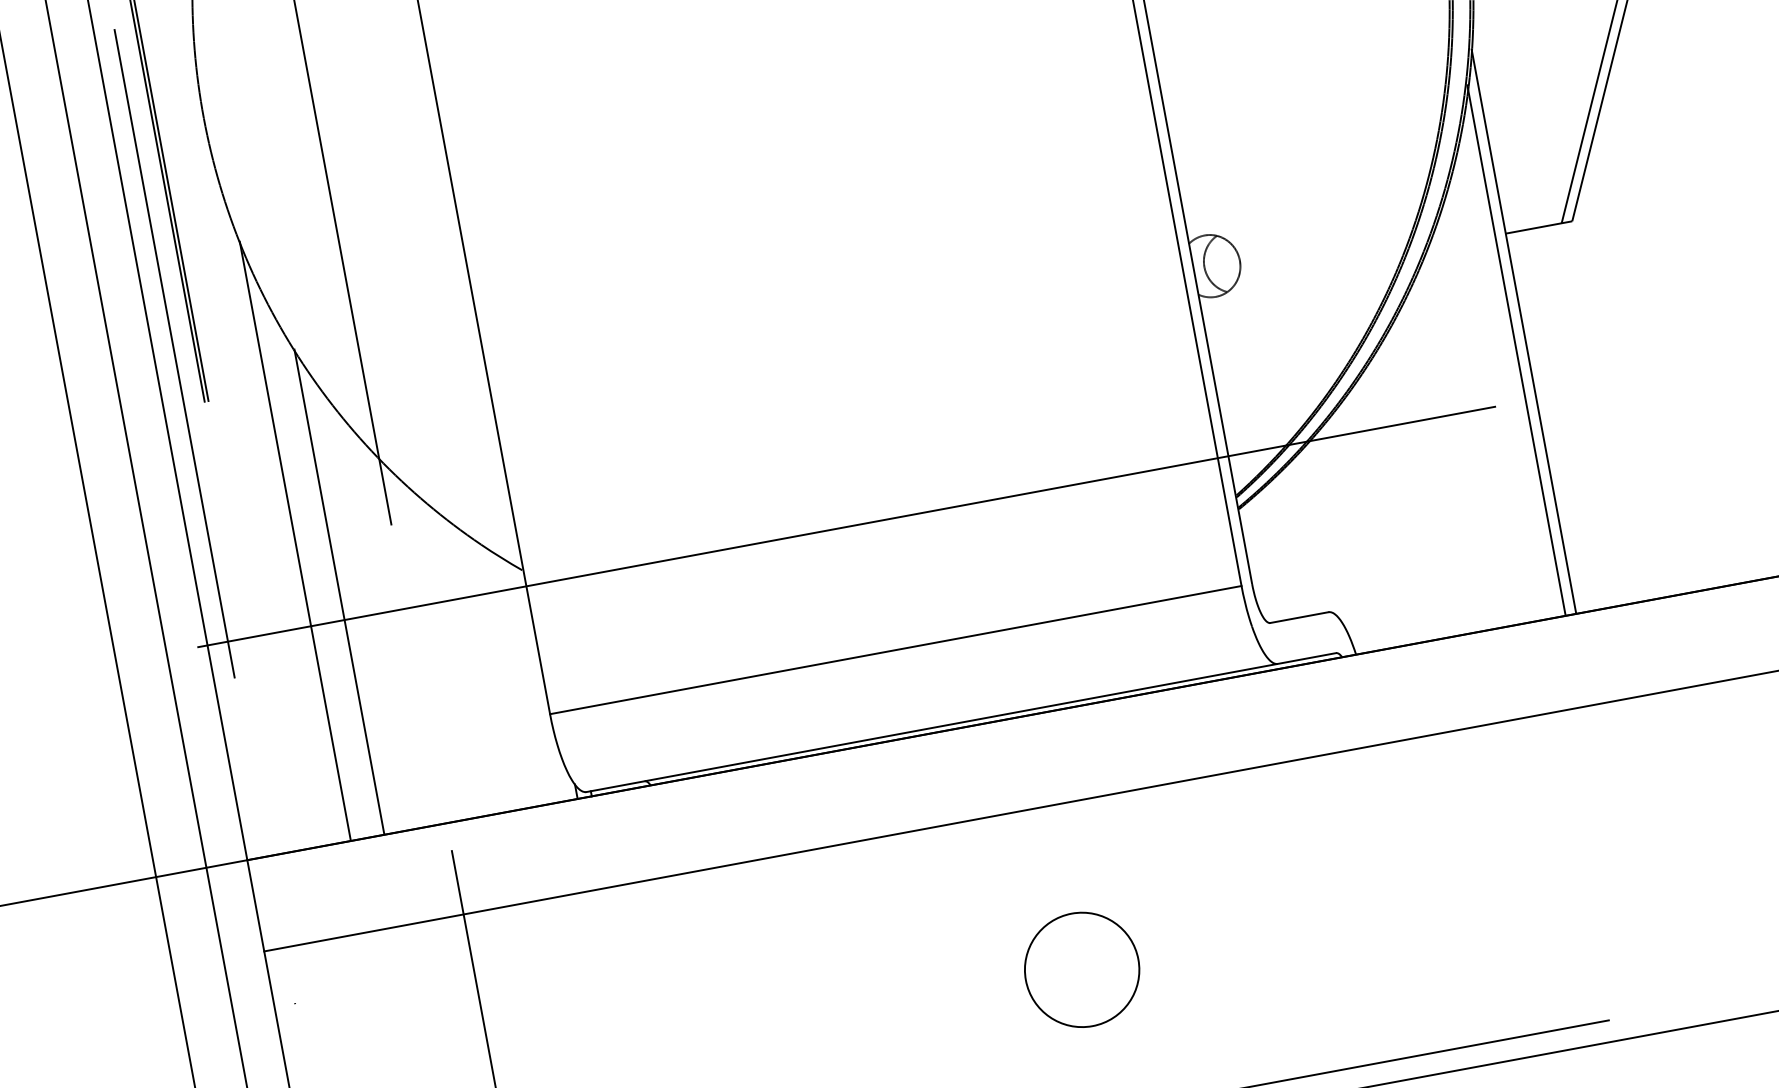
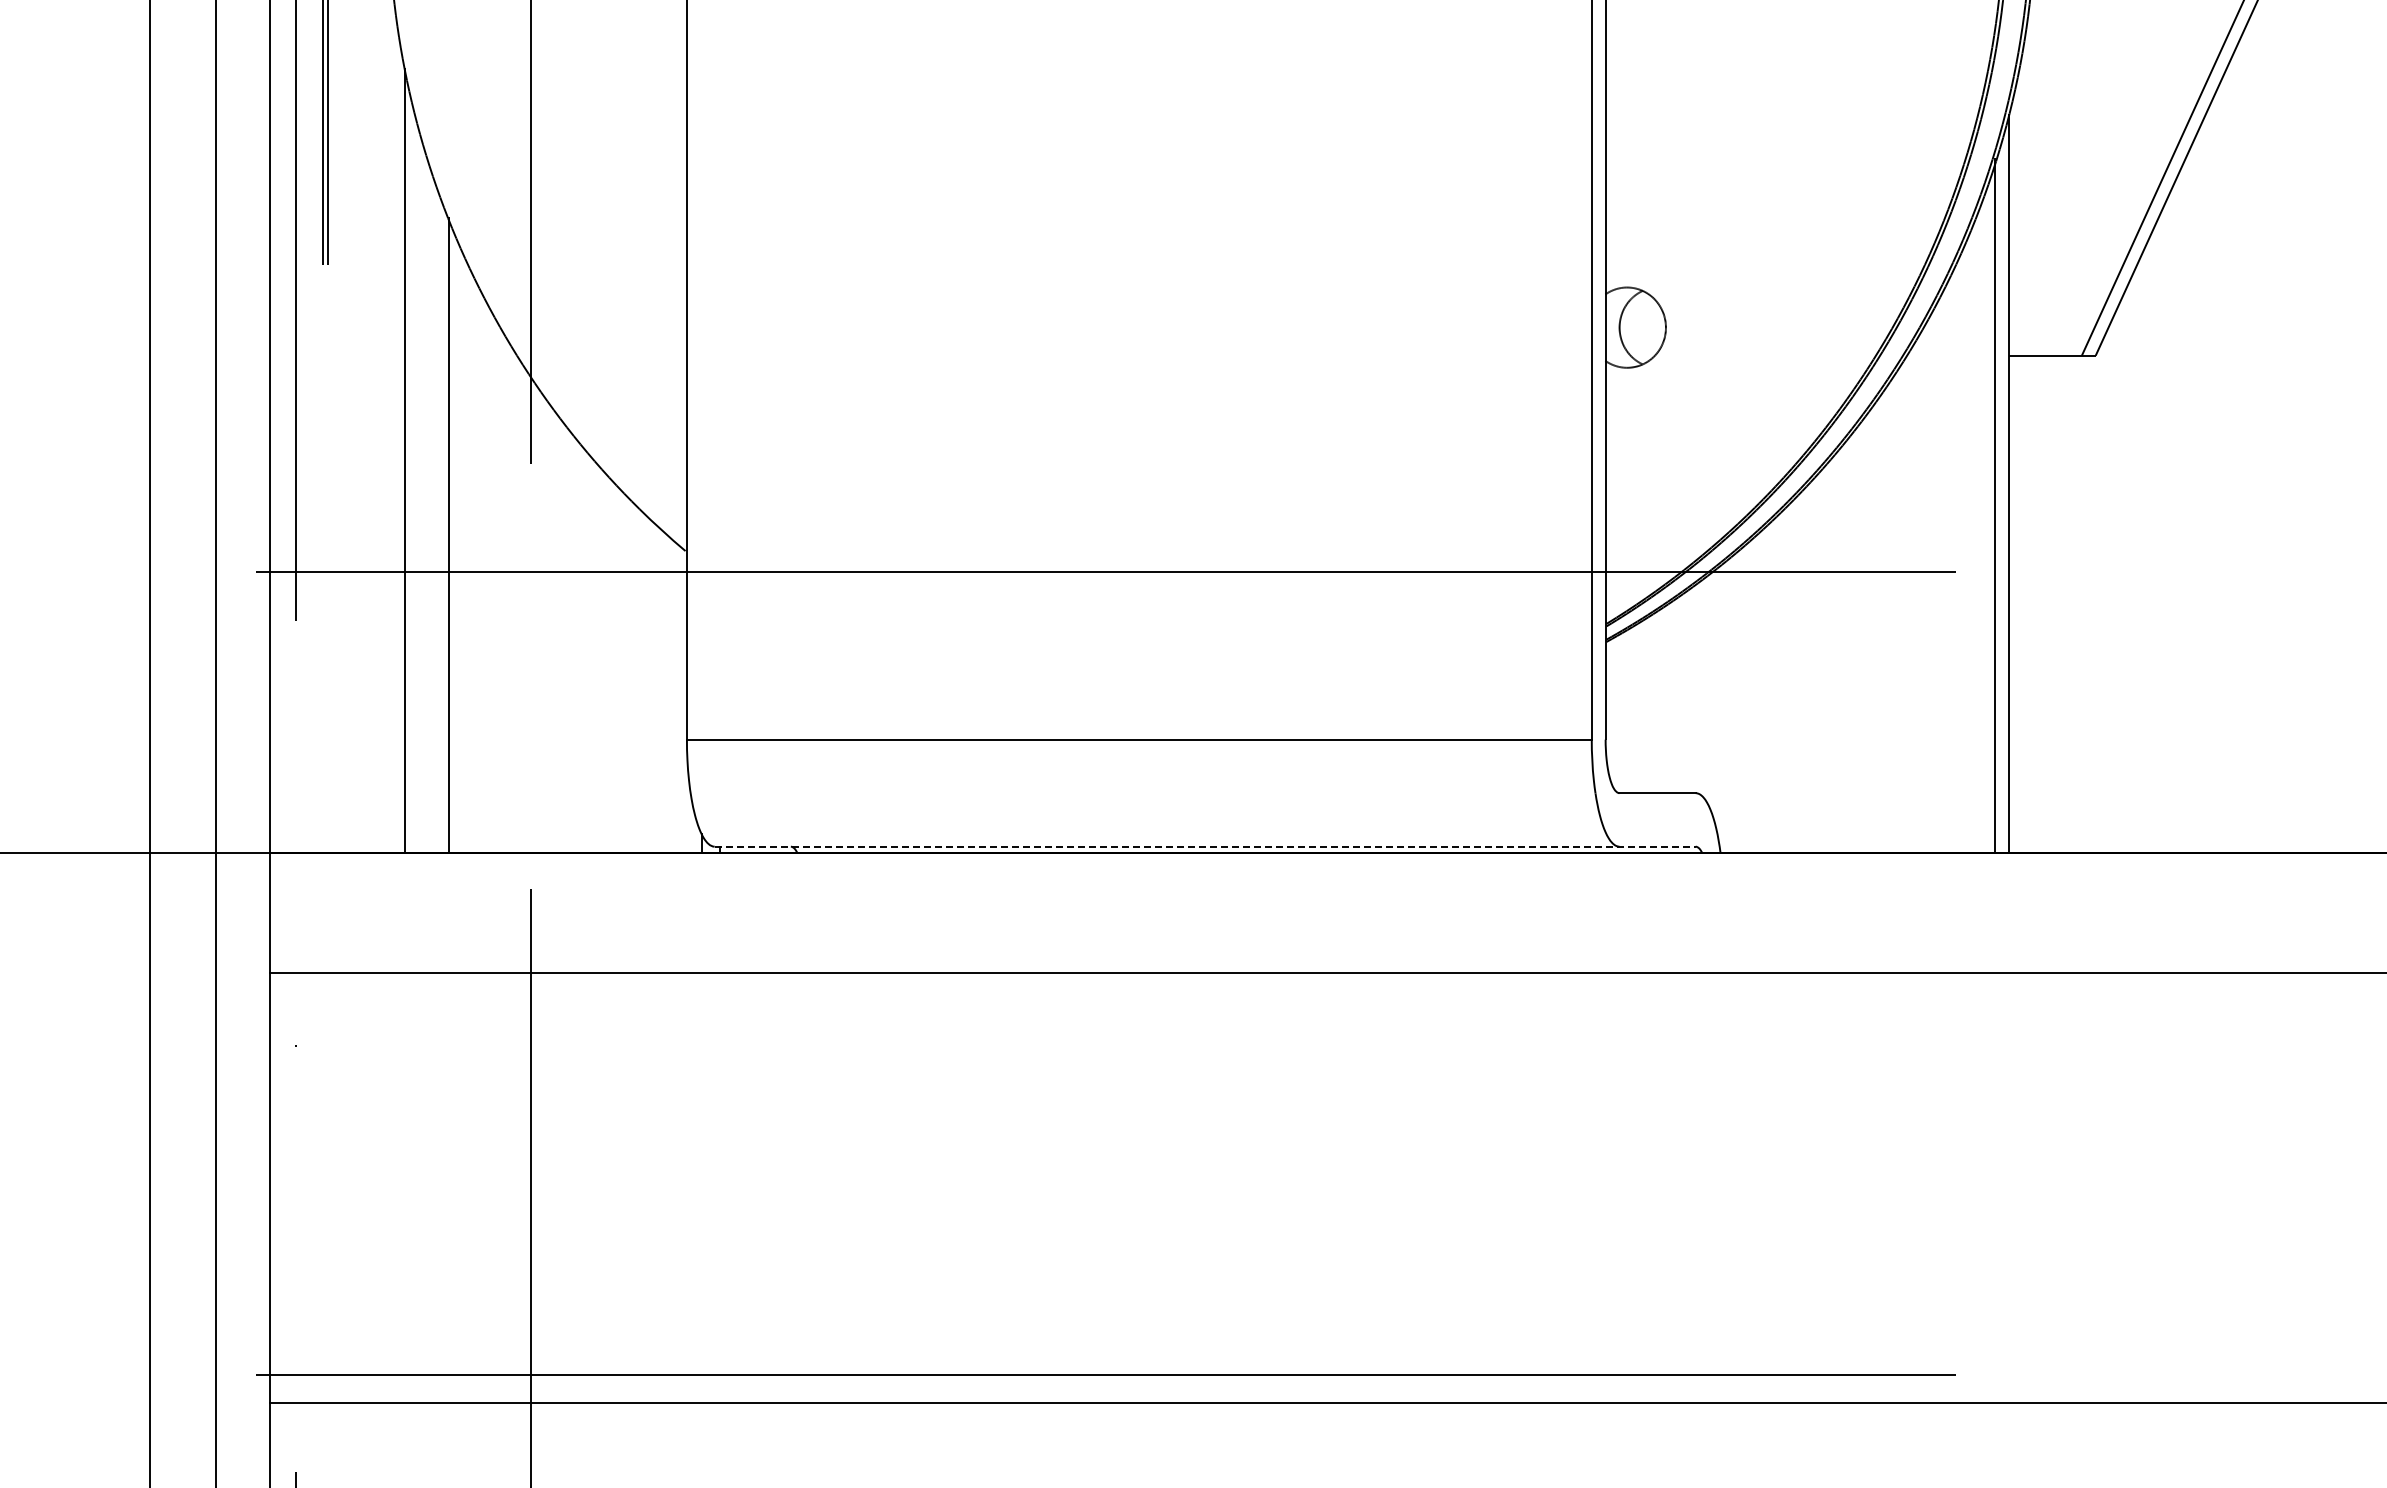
line: (961, 722) -> (1205, 846), solid -> dashed
circle: (1081, 969) -> (1299, 1187), removed

